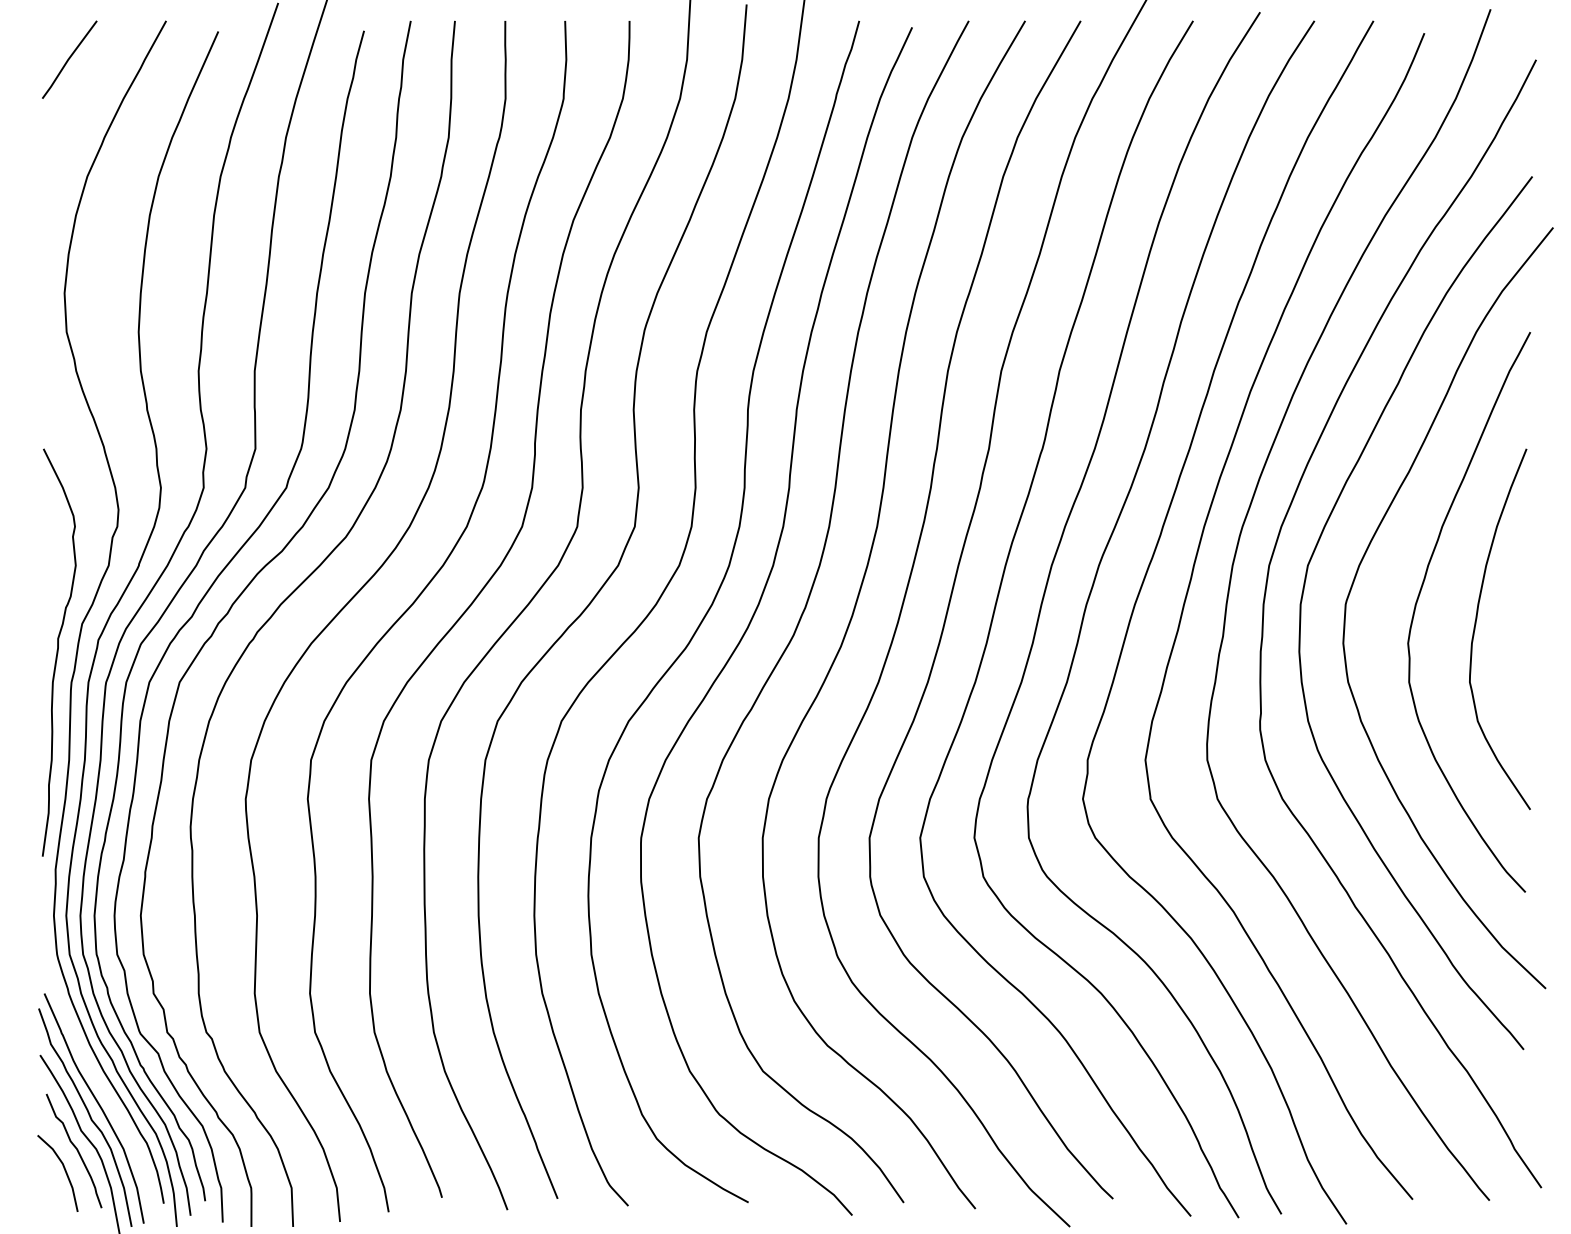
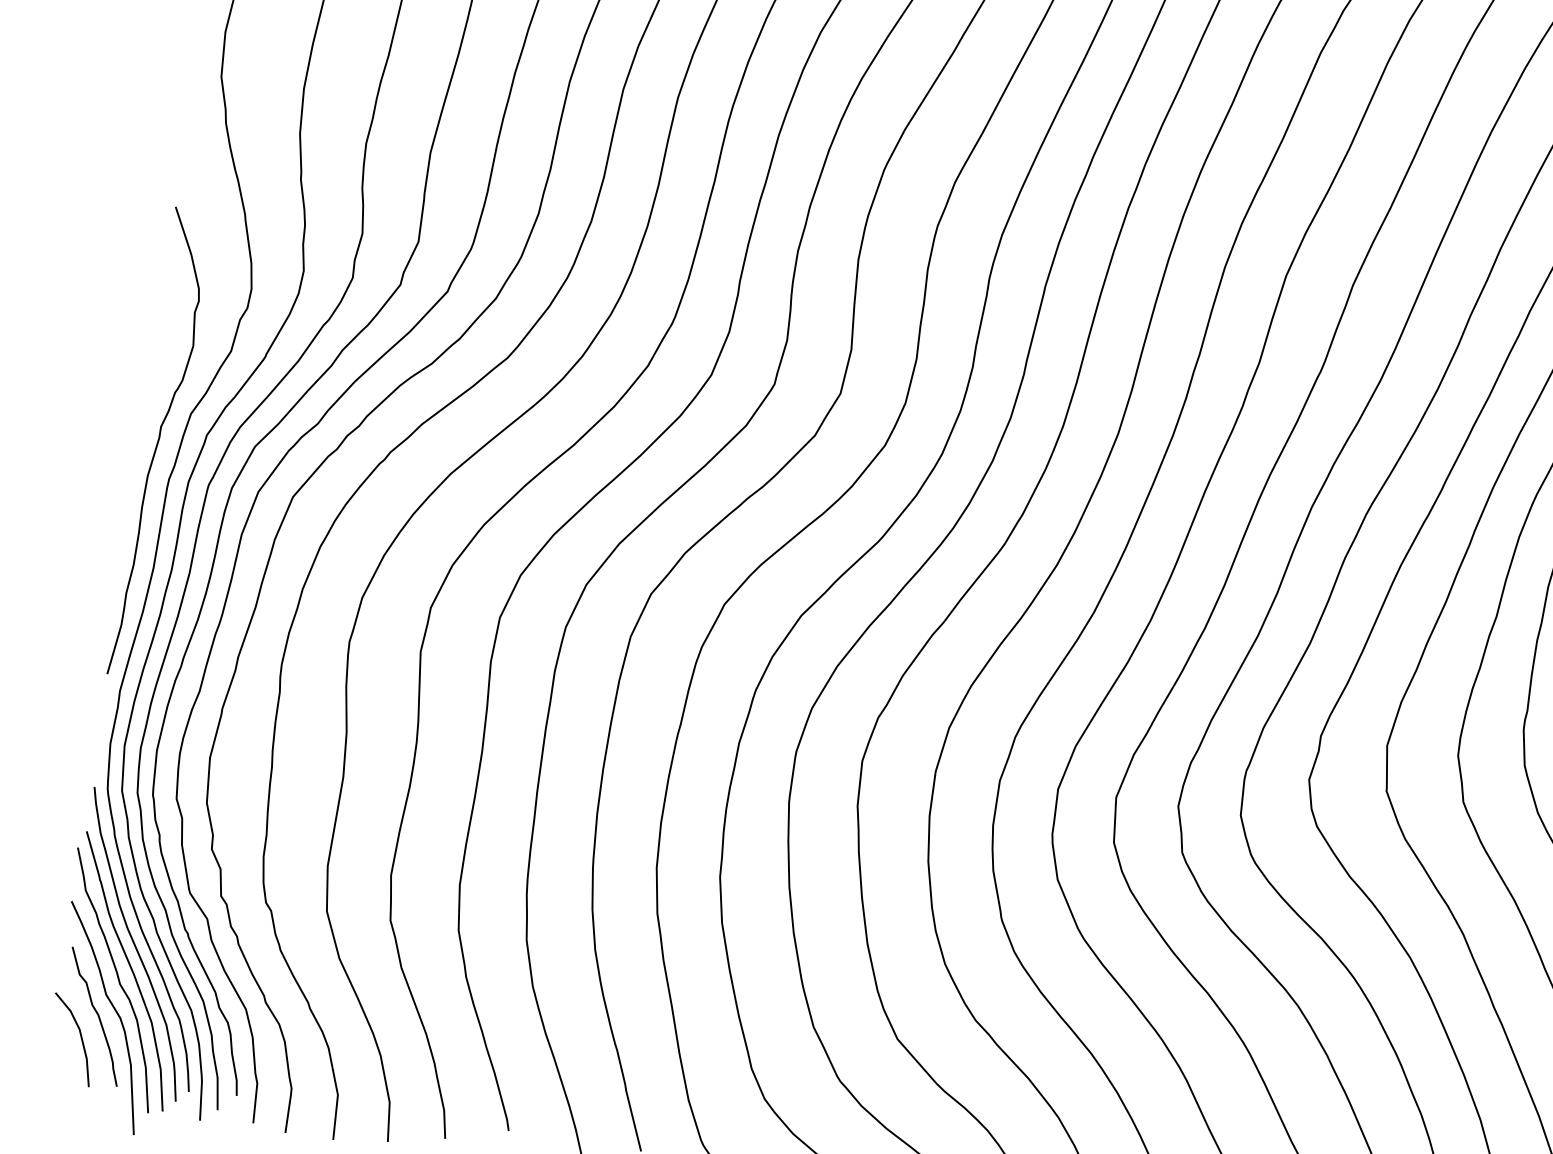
curve: (99, 1083) -> (134, 943), added

